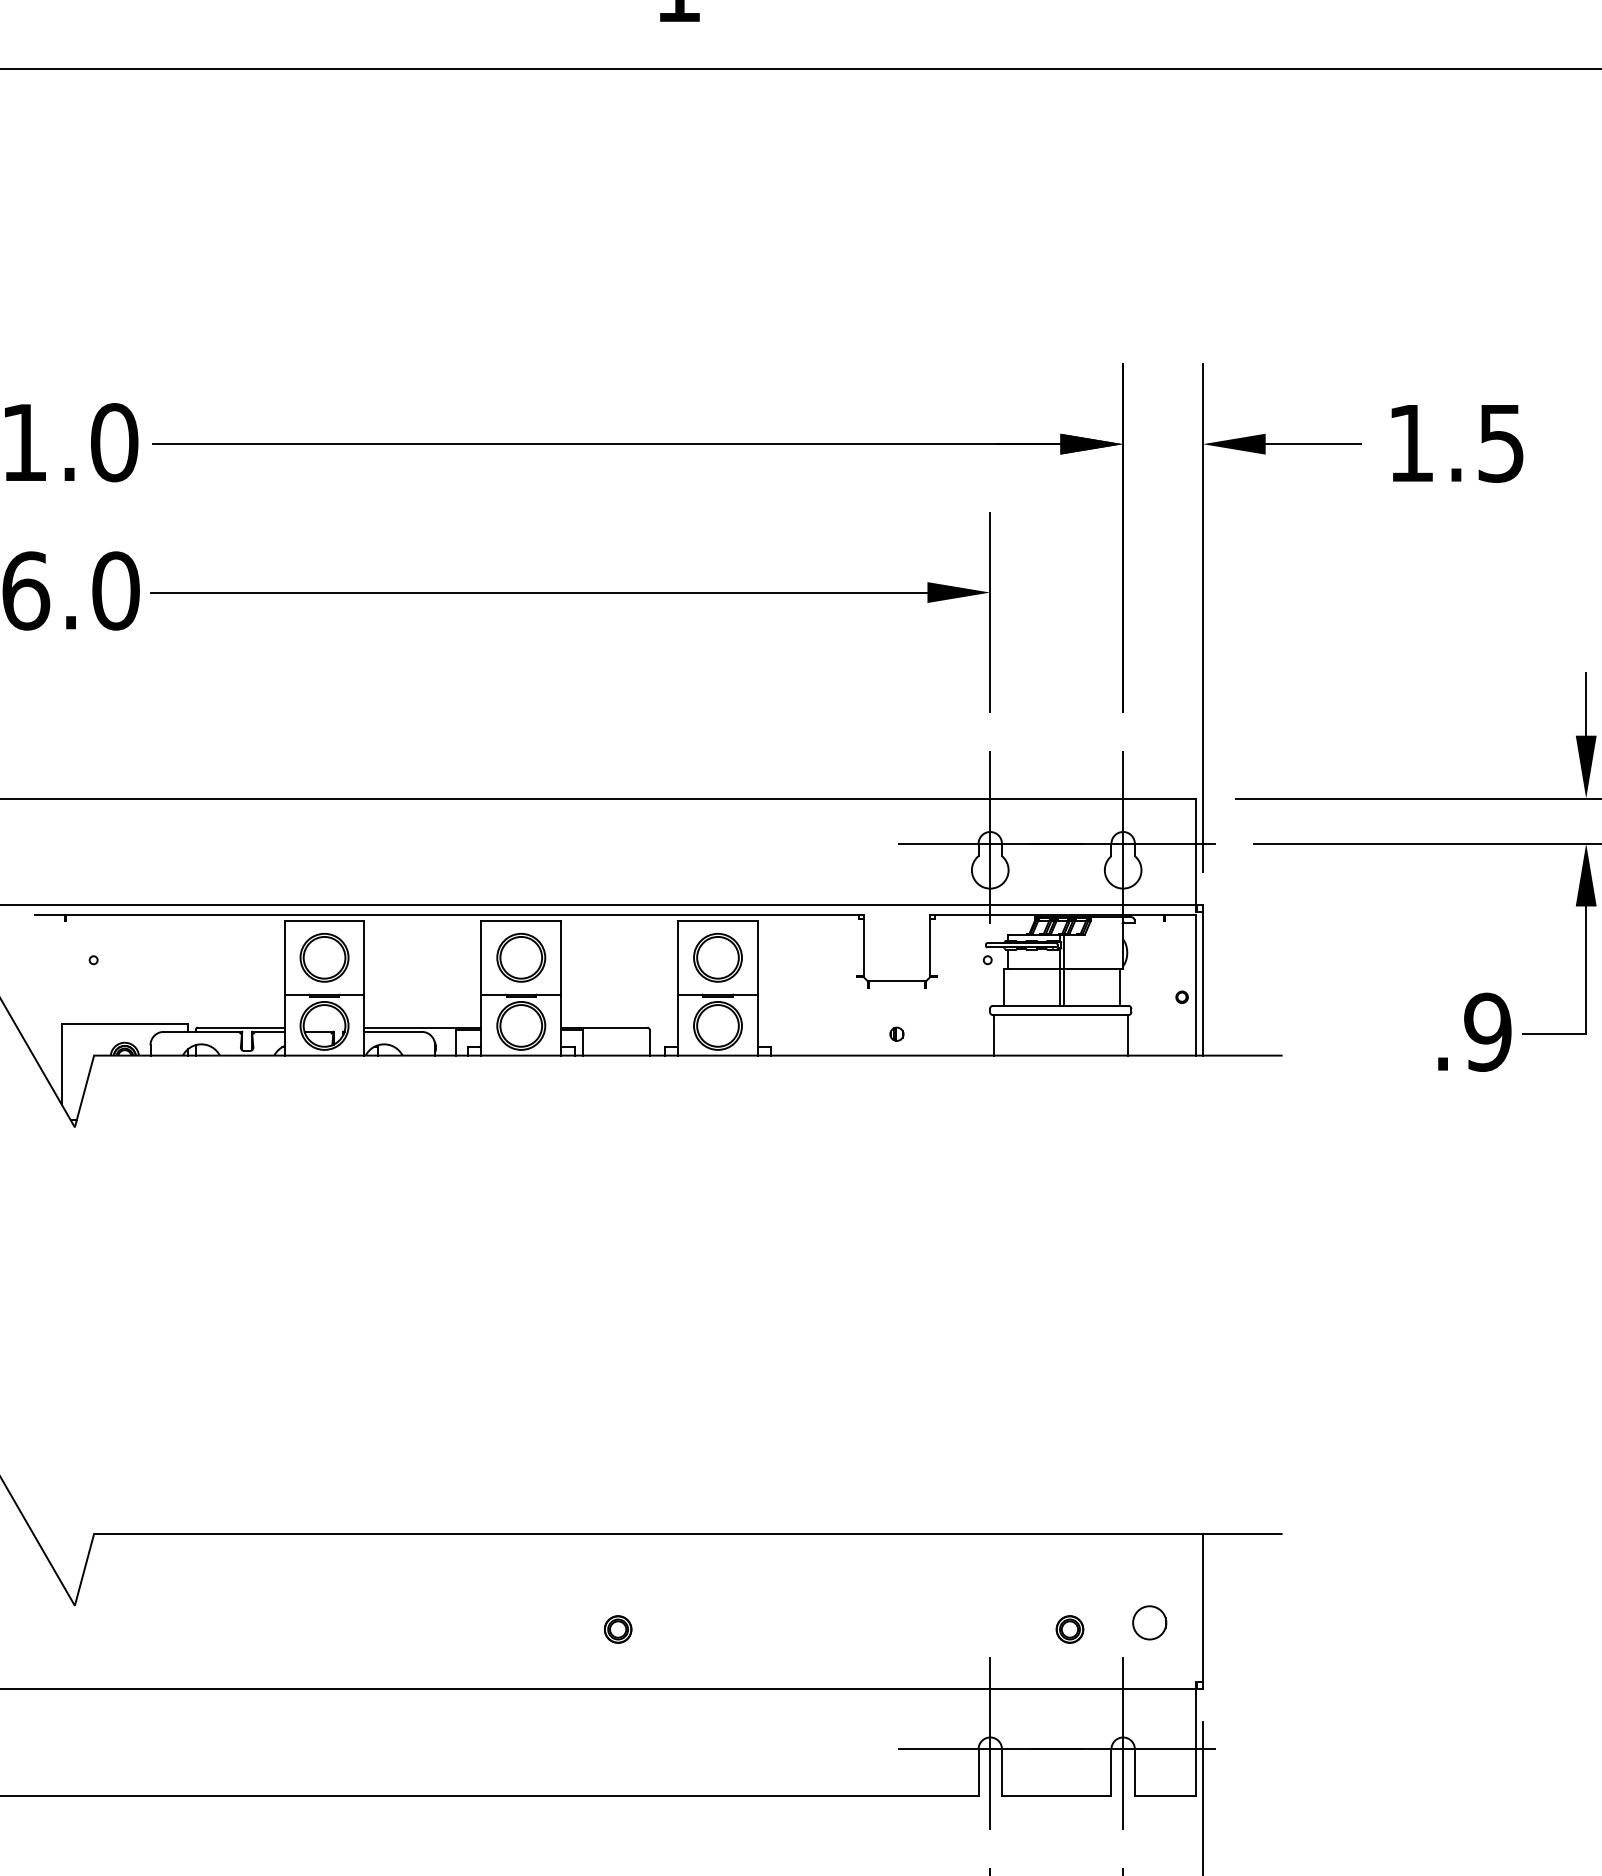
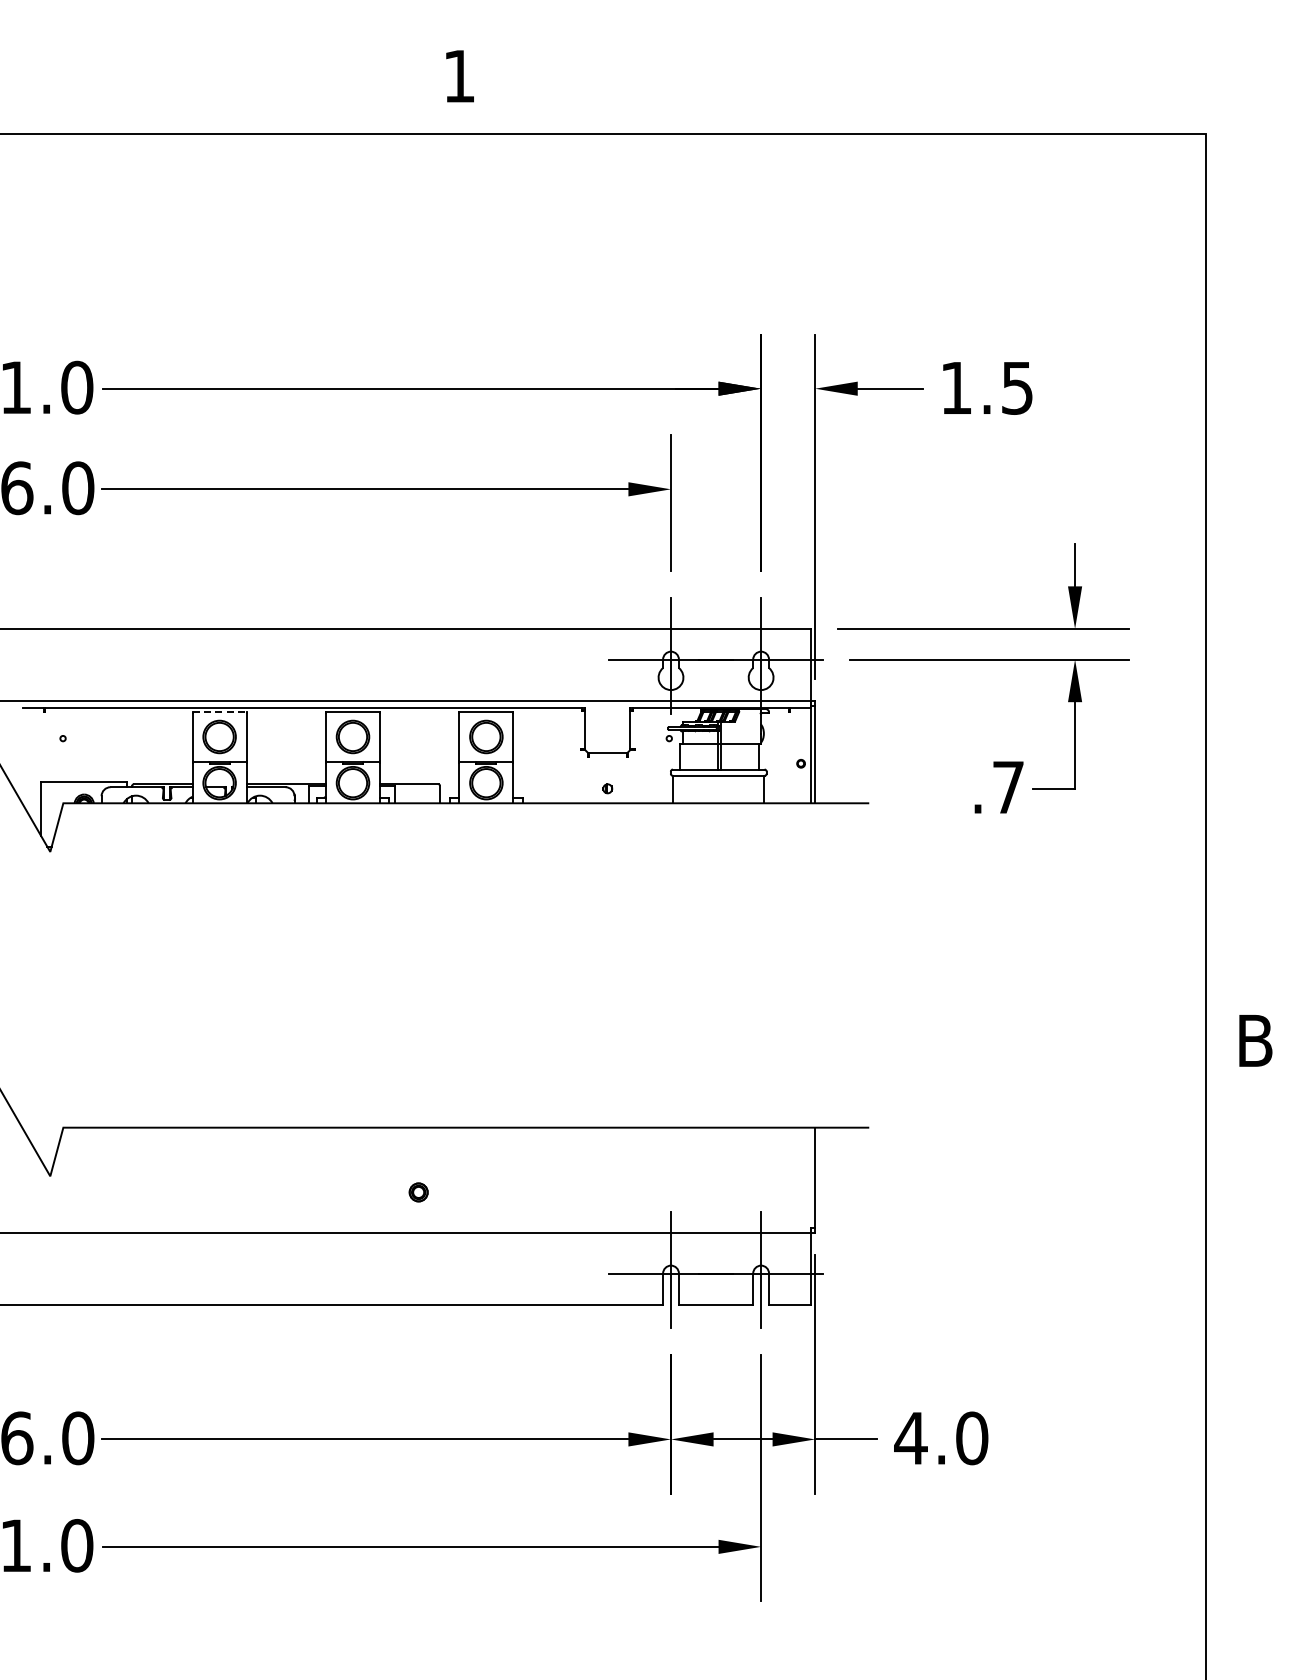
line: (325, 921) -> (220, 712), solid -> dashed
text: (1487, 1032) -> (1008, 787), .9 -> .7
part: (1150, 1622) -> (779, 1187), removed
part: (1069, 1629) -> (724, 1192), removed

